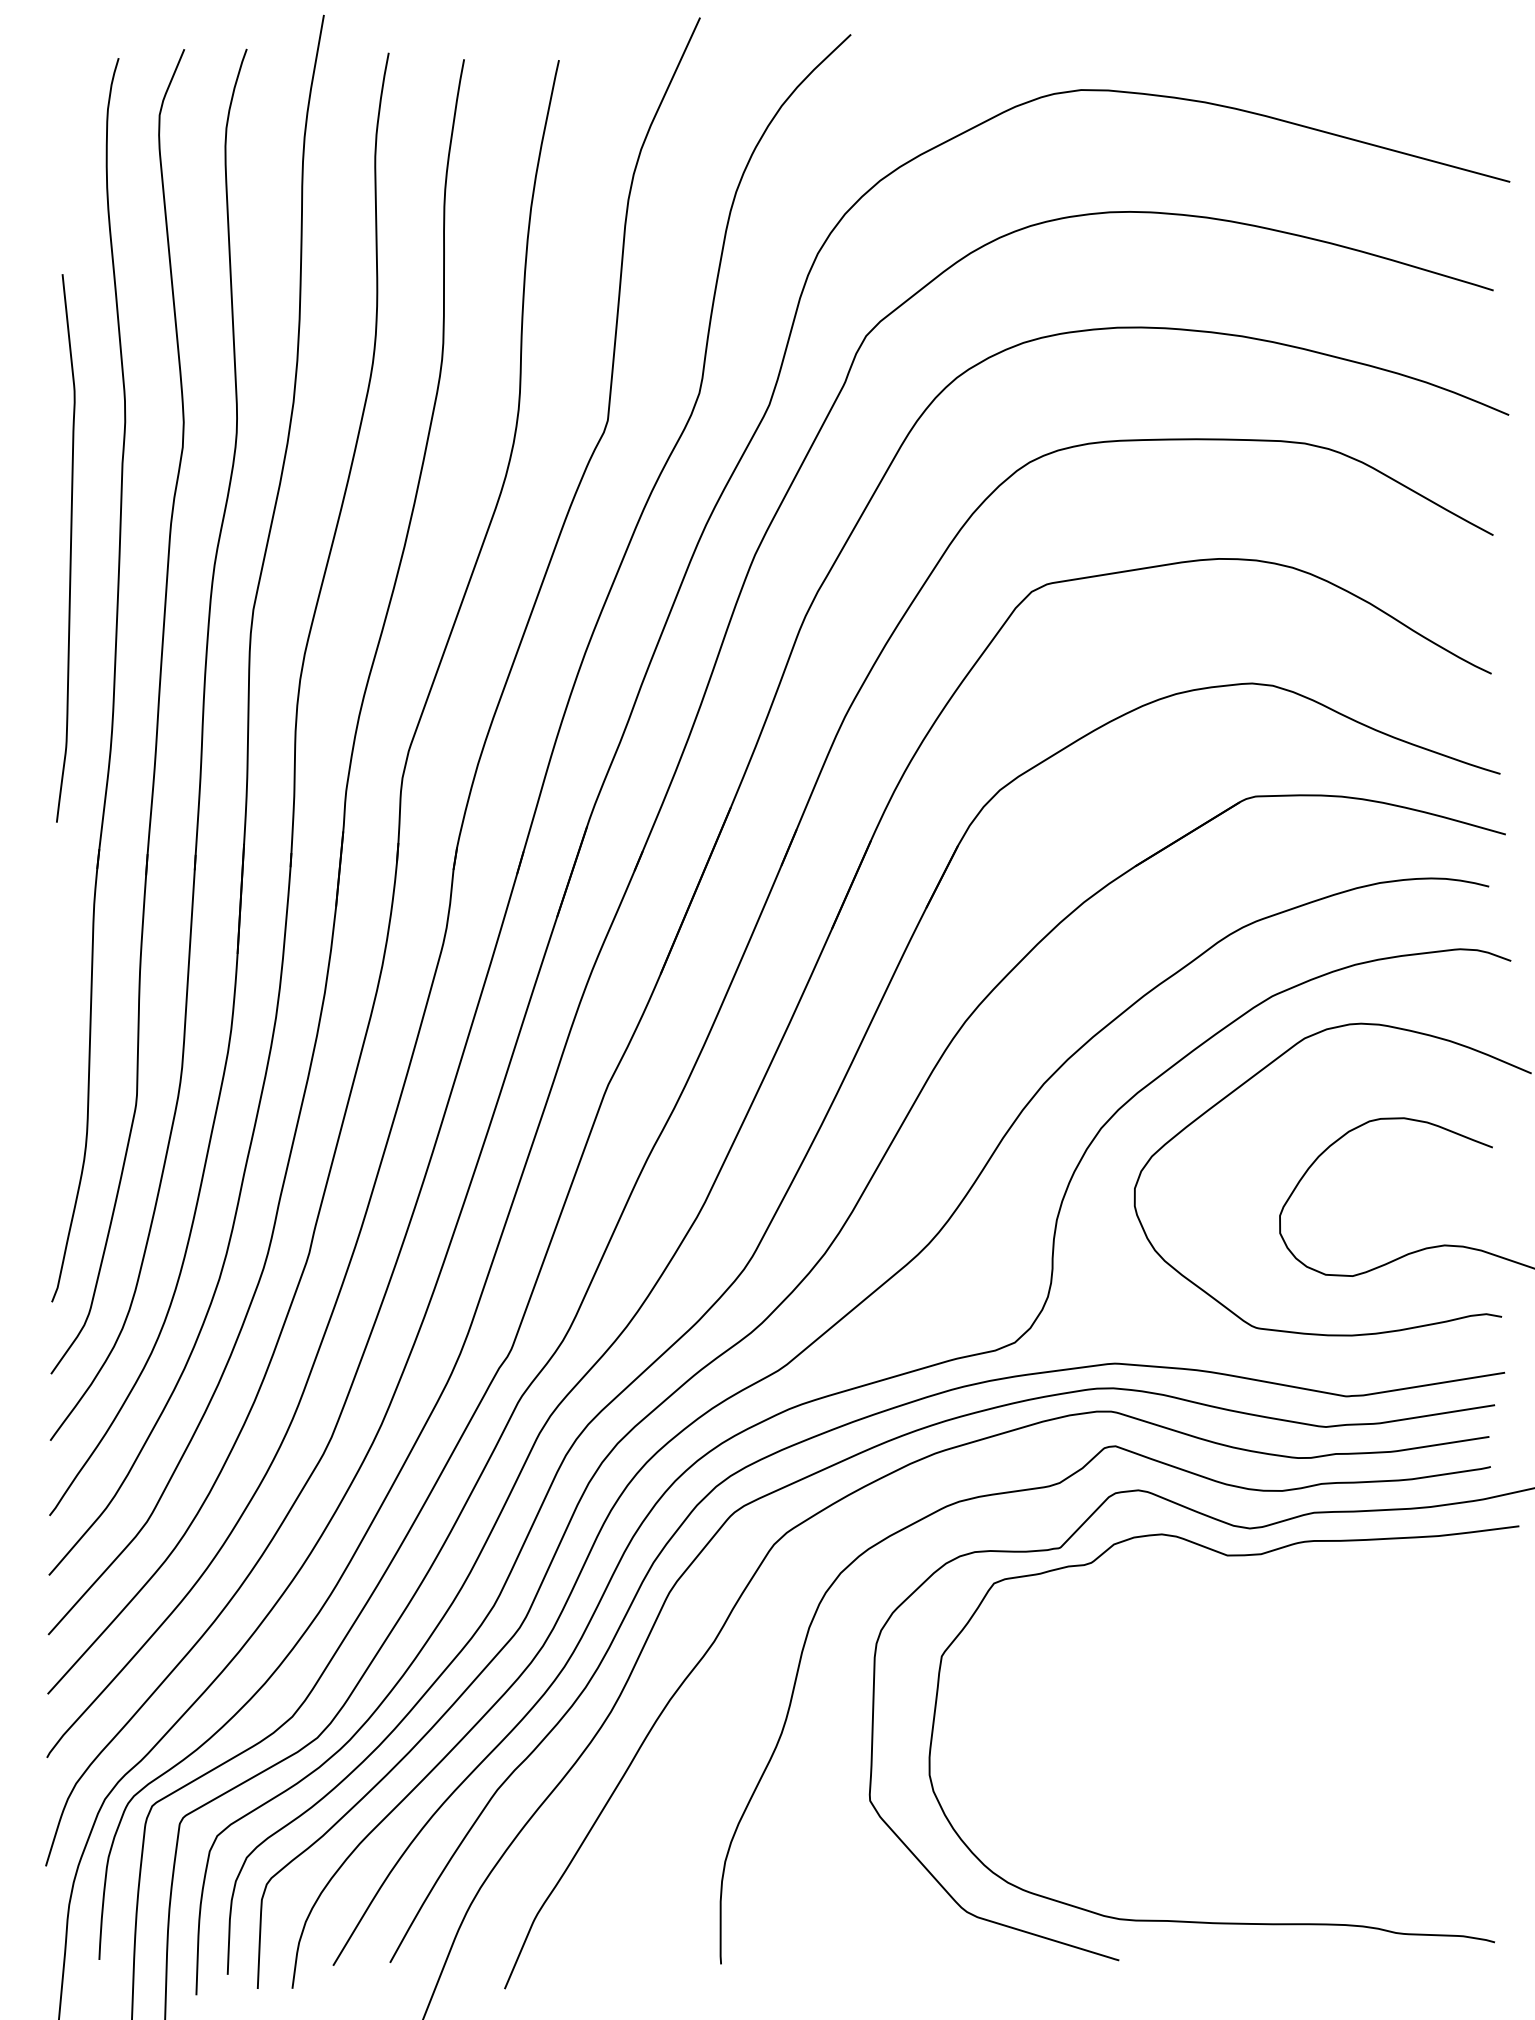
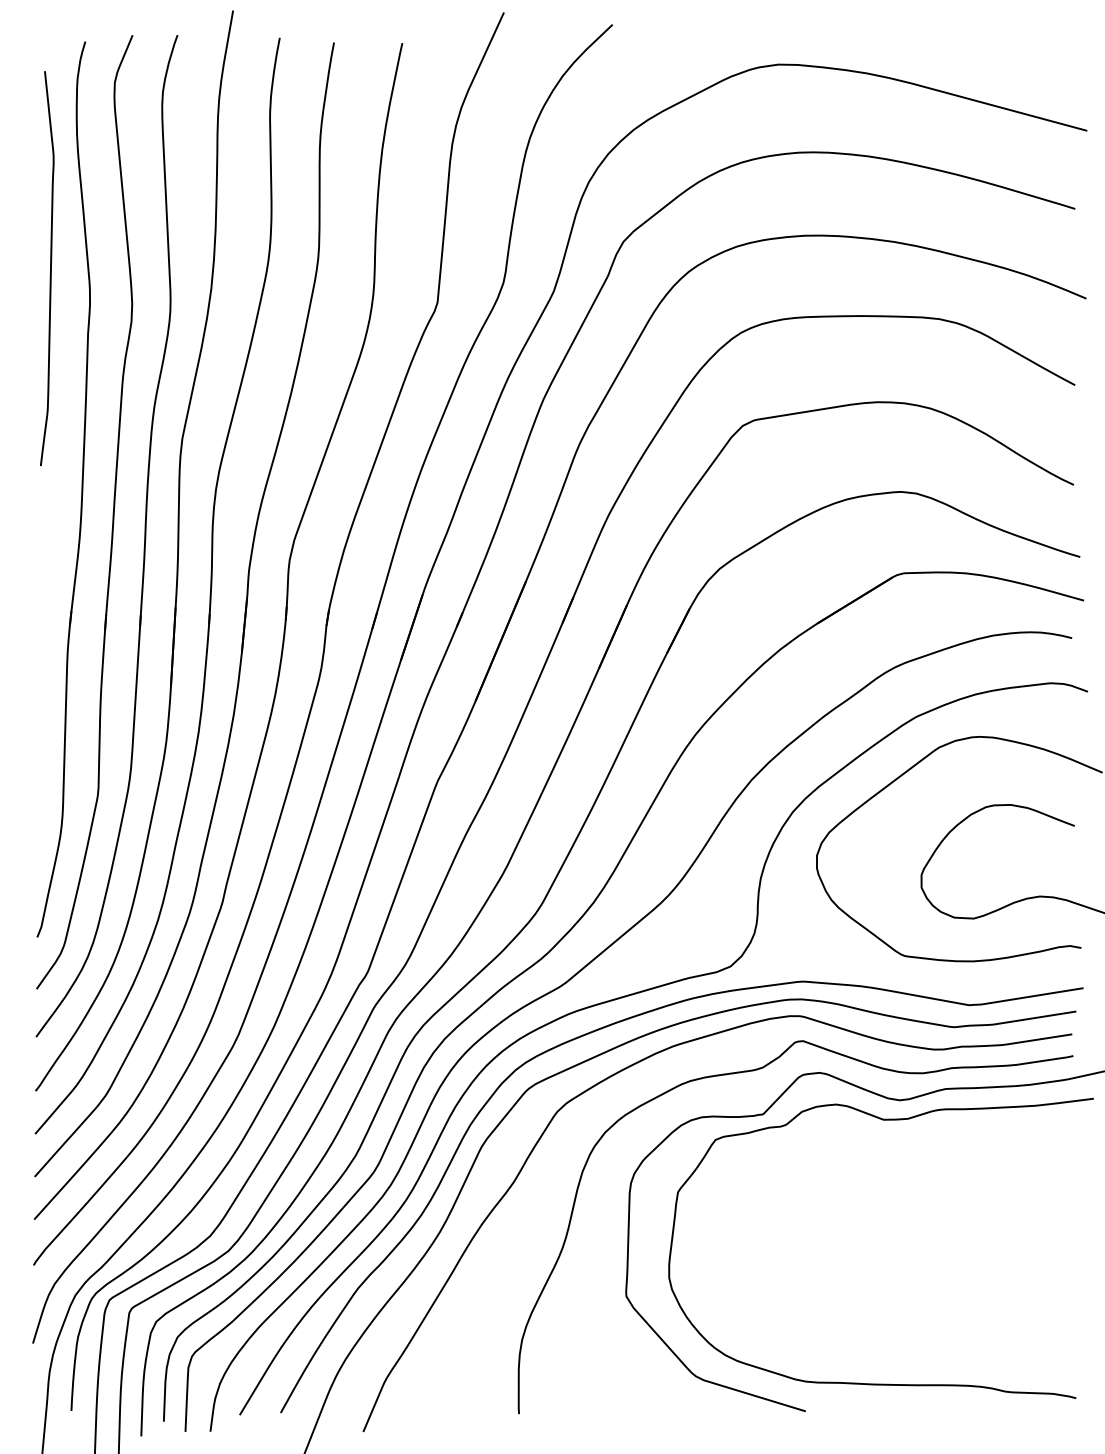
curve: (70, 548) -> (50, 268), moved

